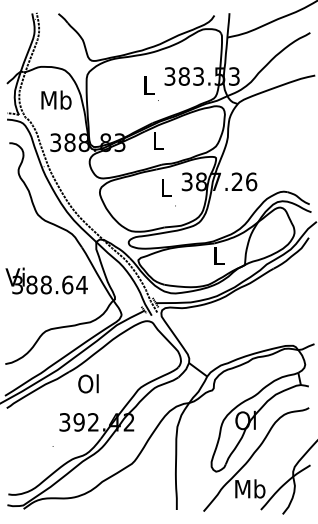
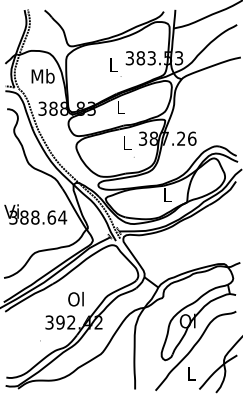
text: (88, 383) -> (76, 298), moved
text: (250, 488) -> (191, 373), Mb -> L

